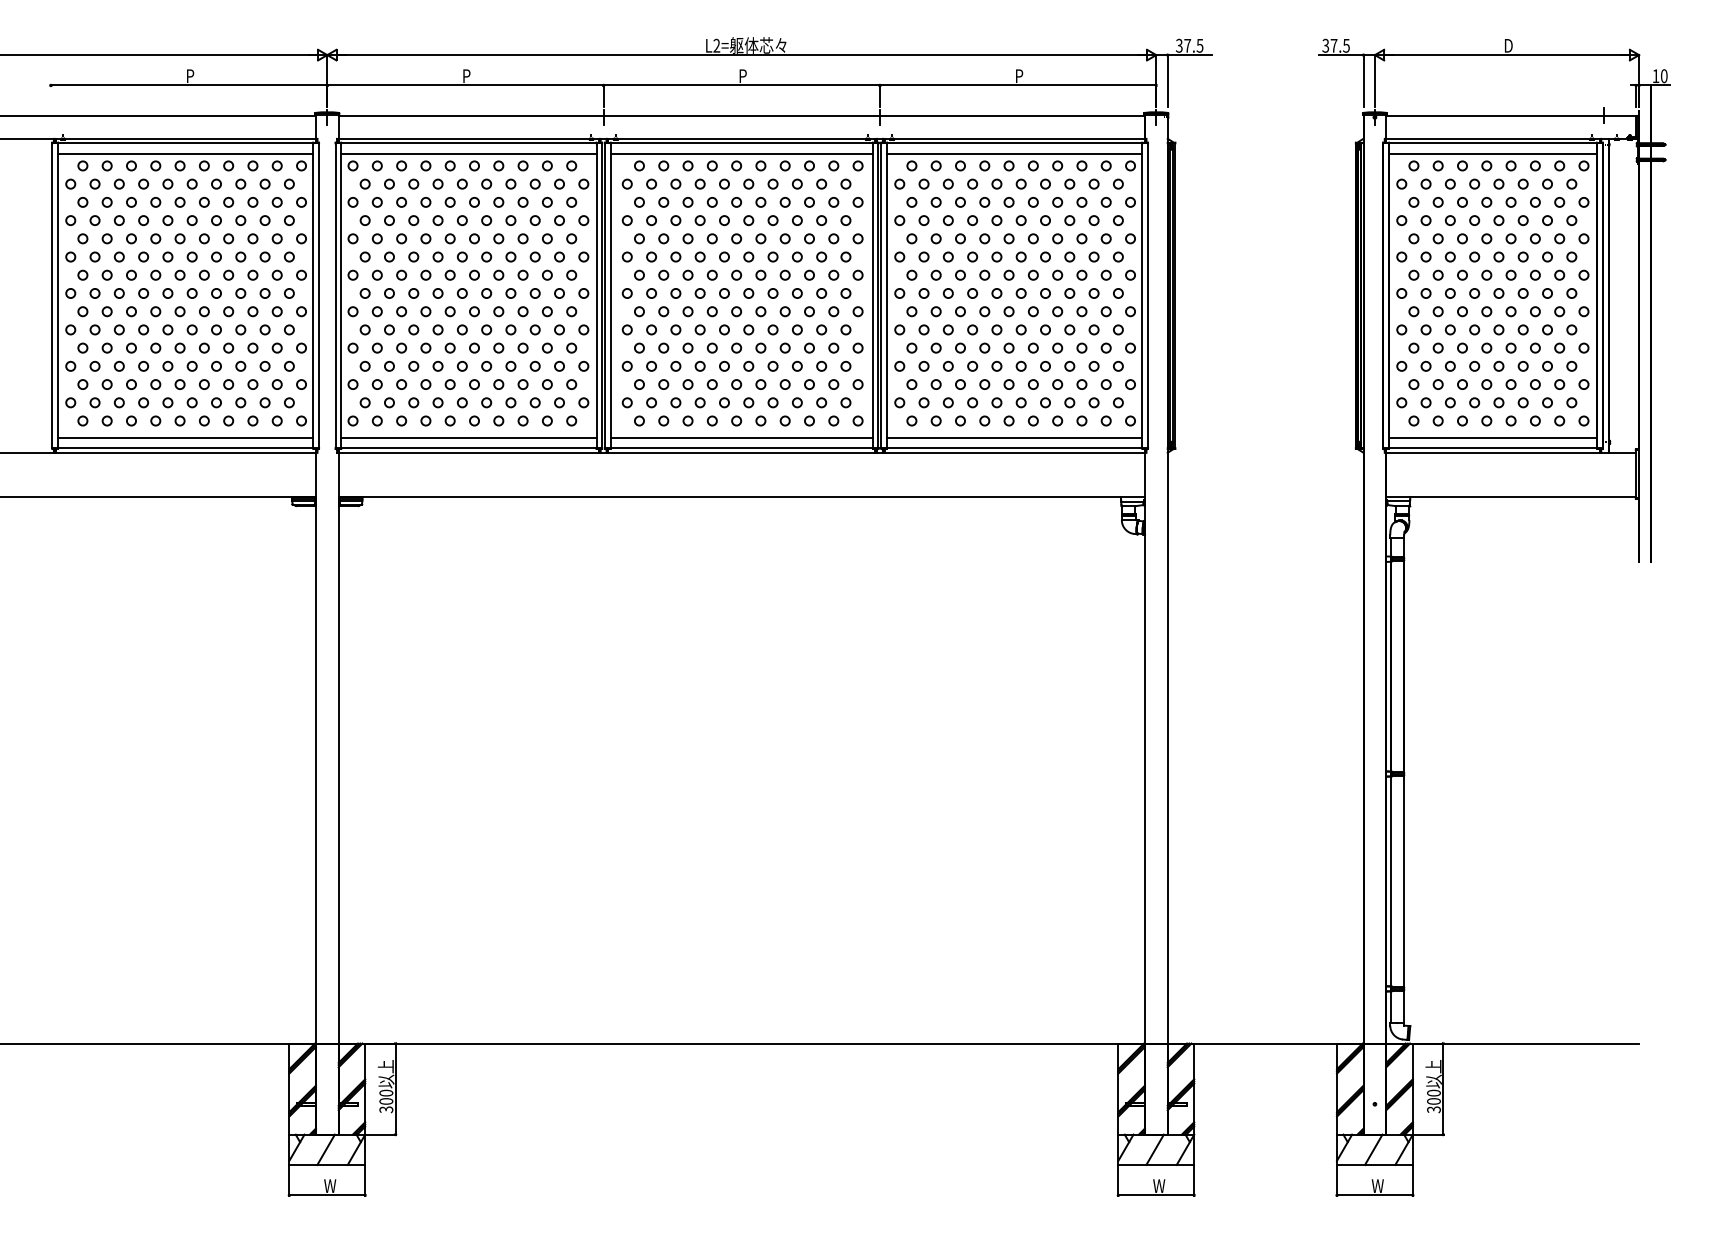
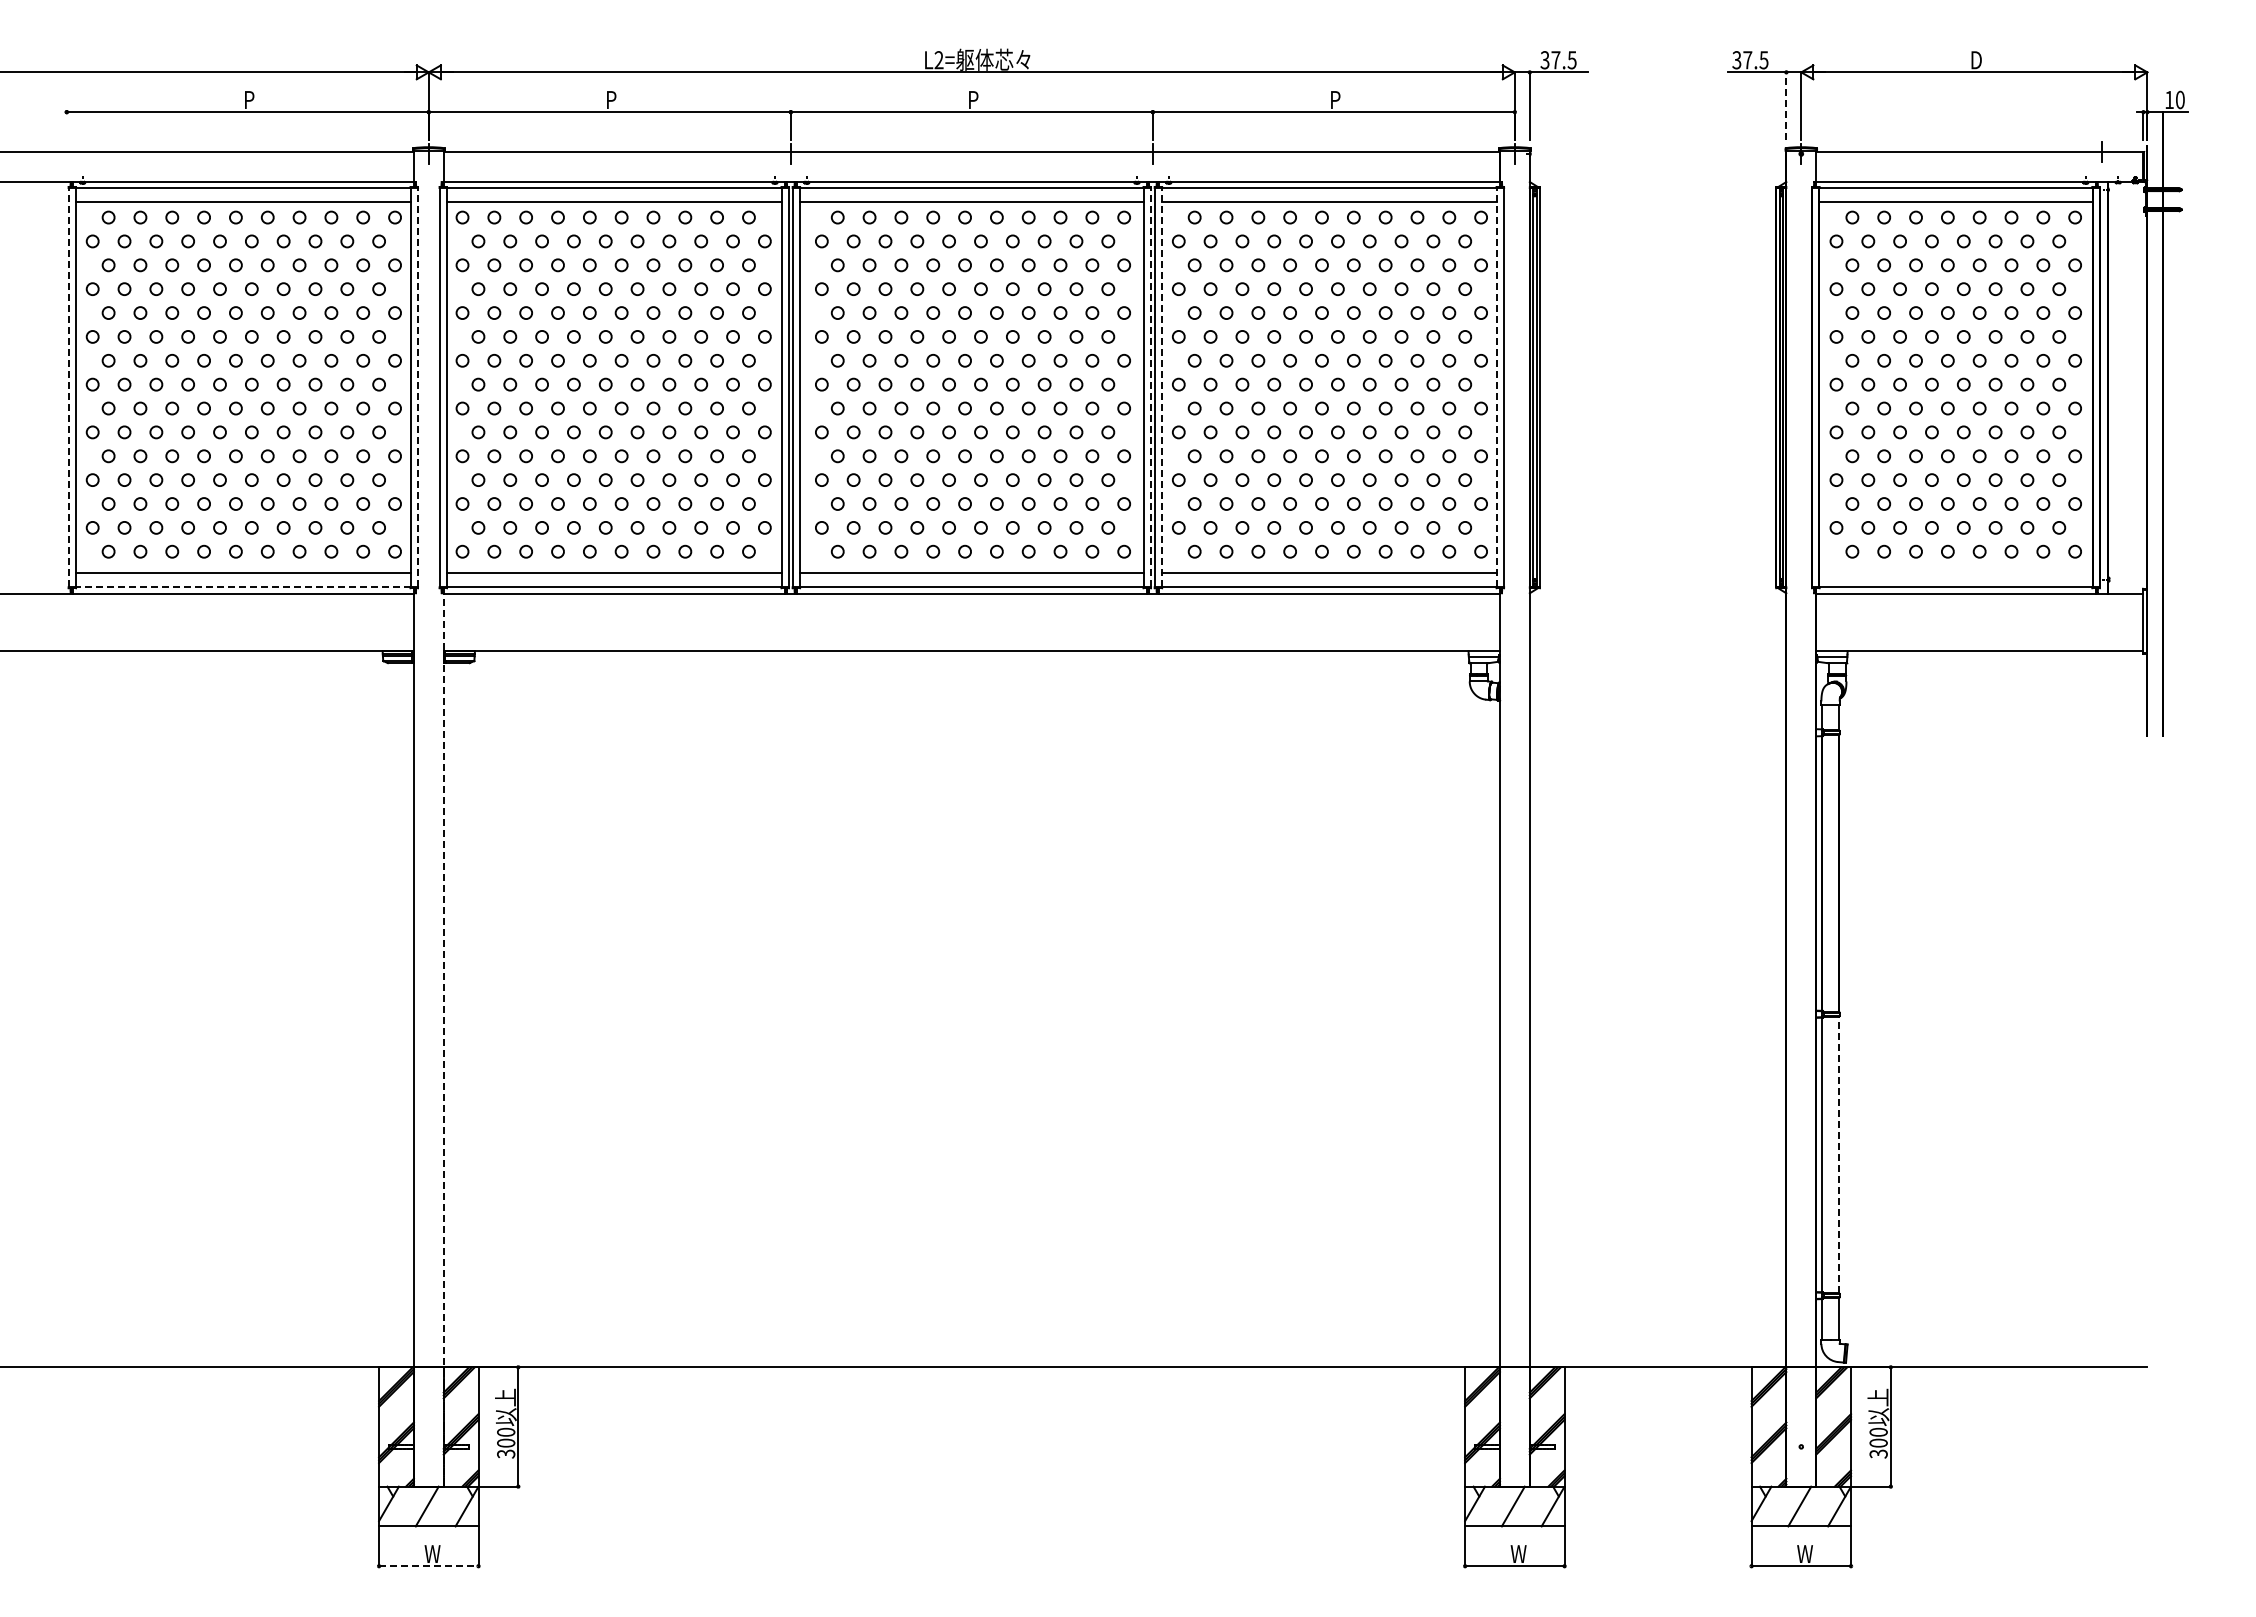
line: (1363, 80) -> (1786, 105), solid -> dashed
line: (52, 295) -> (68, 387), solid -> dashed
line: (318, 295) -> (417, 387), solid -> dashed
line: (878, 295) -> (1150, 387), solid -> dashed
line: (887, 295) -> (1162, 387), solid -> dashed
line: (1142, 295) -> (1496, 387), solid -> dashed
line: (1492, 437) -> (1955, 573), removed
line: (185, 448) -> (242, 587), solid -> dashed
line: (338, 792) -> (443, 1038), solid -> dashed
line: (1403, 881) -> (1838, 1154), solid -> dashed
line: (327, 1195) -> (428, 1566), solid -> dashed

